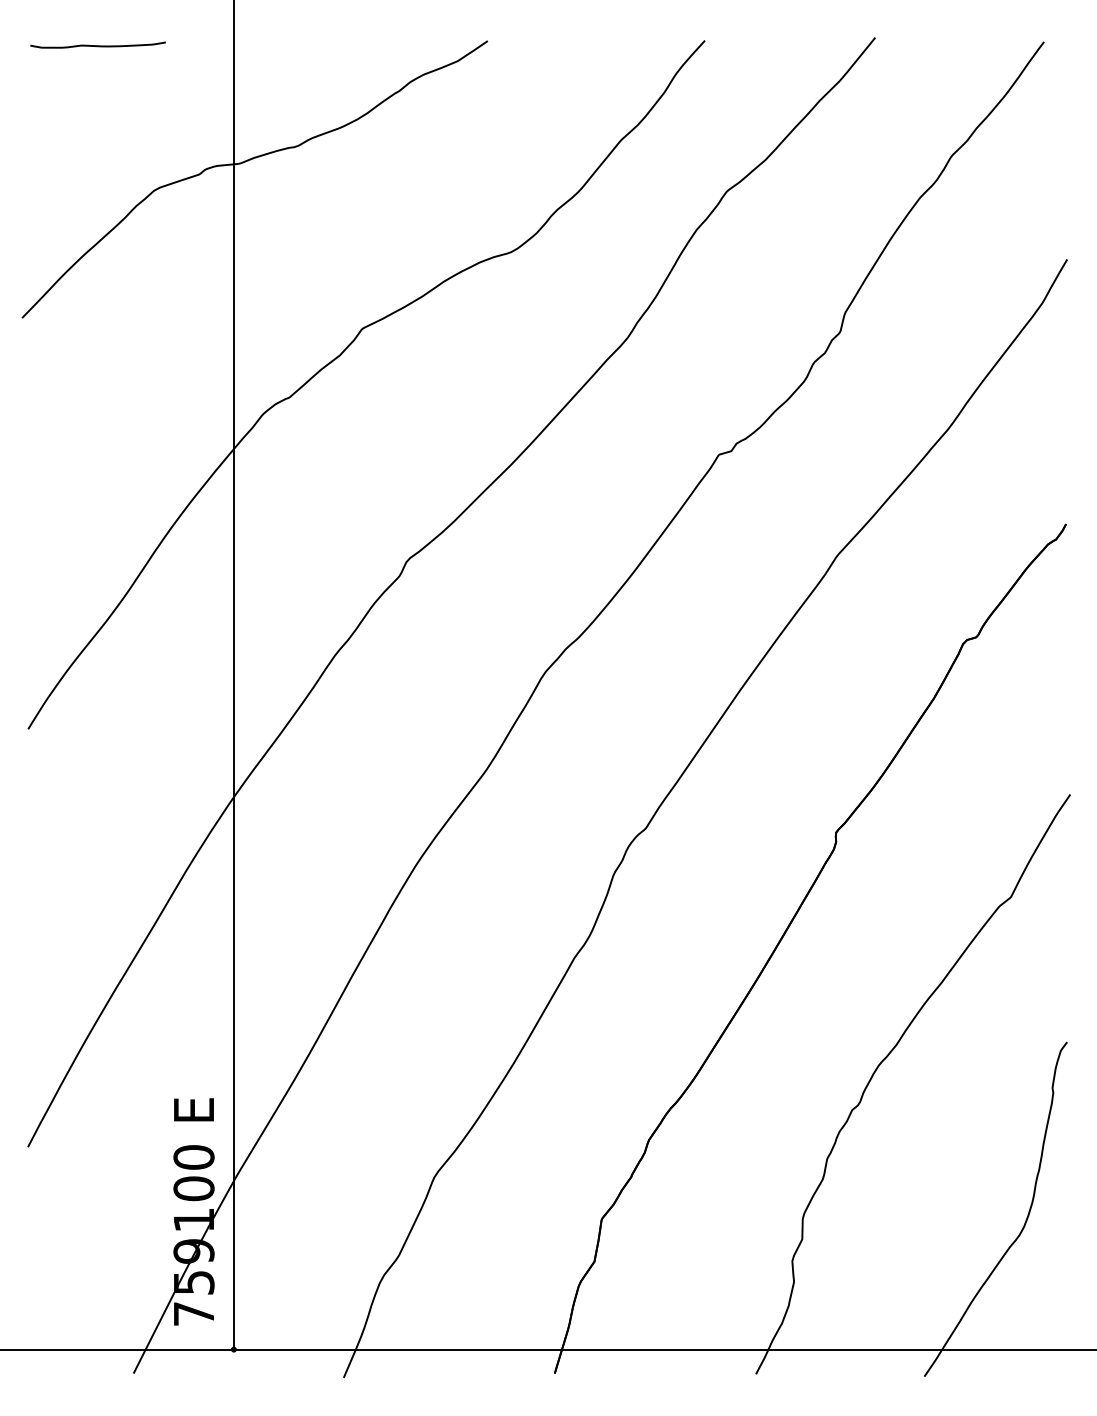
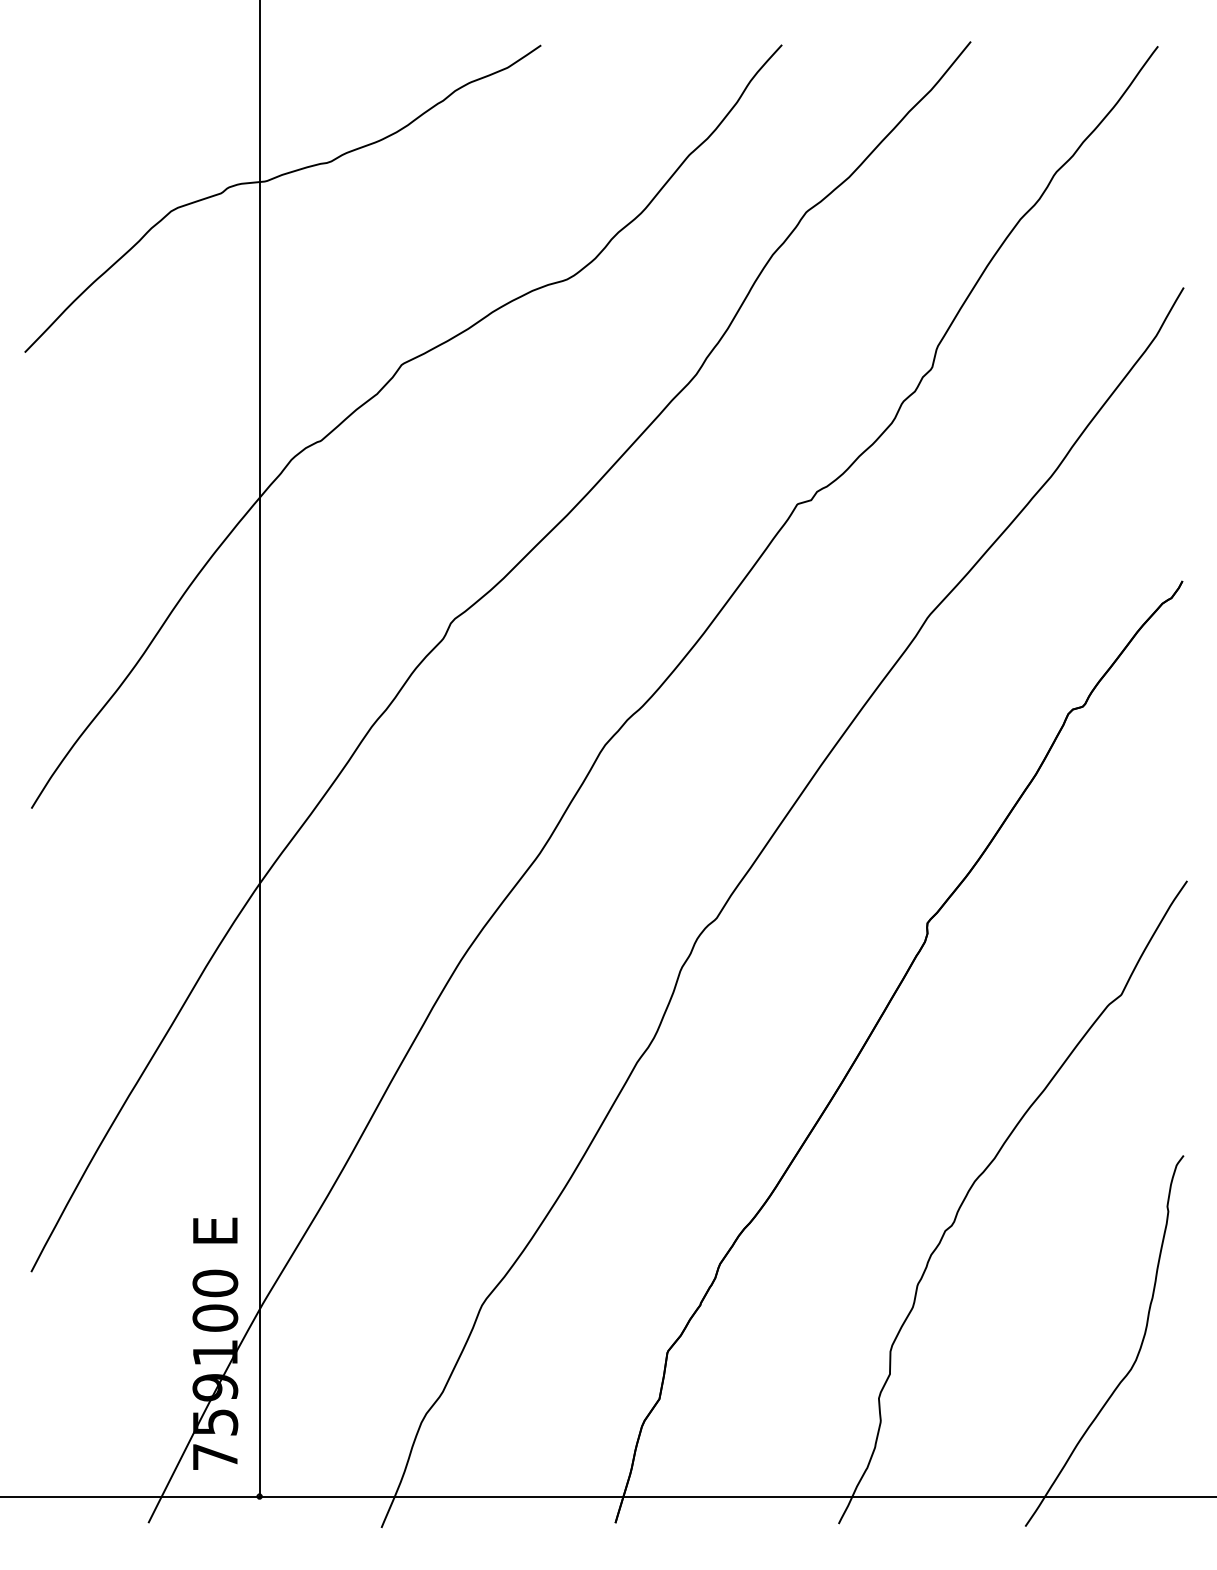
curve: (97, 45) -> (108, 50), removed

